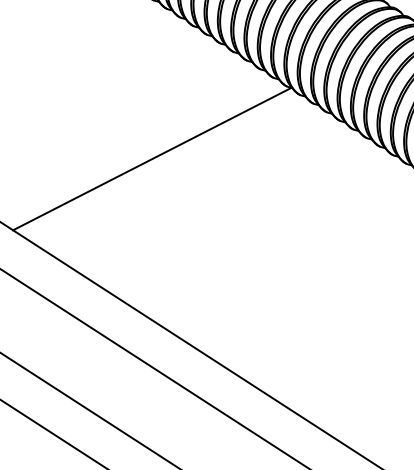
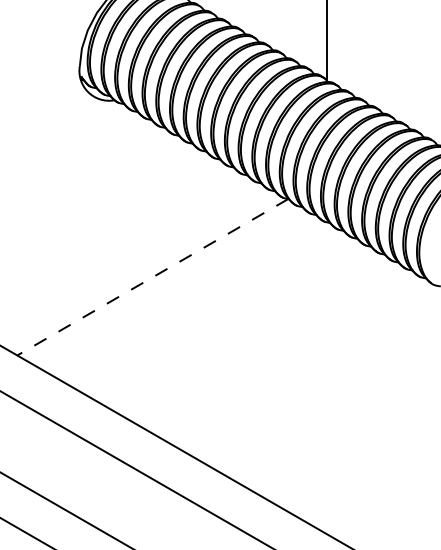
line: (152, 159) -> (152, 277), solid -> dashed

